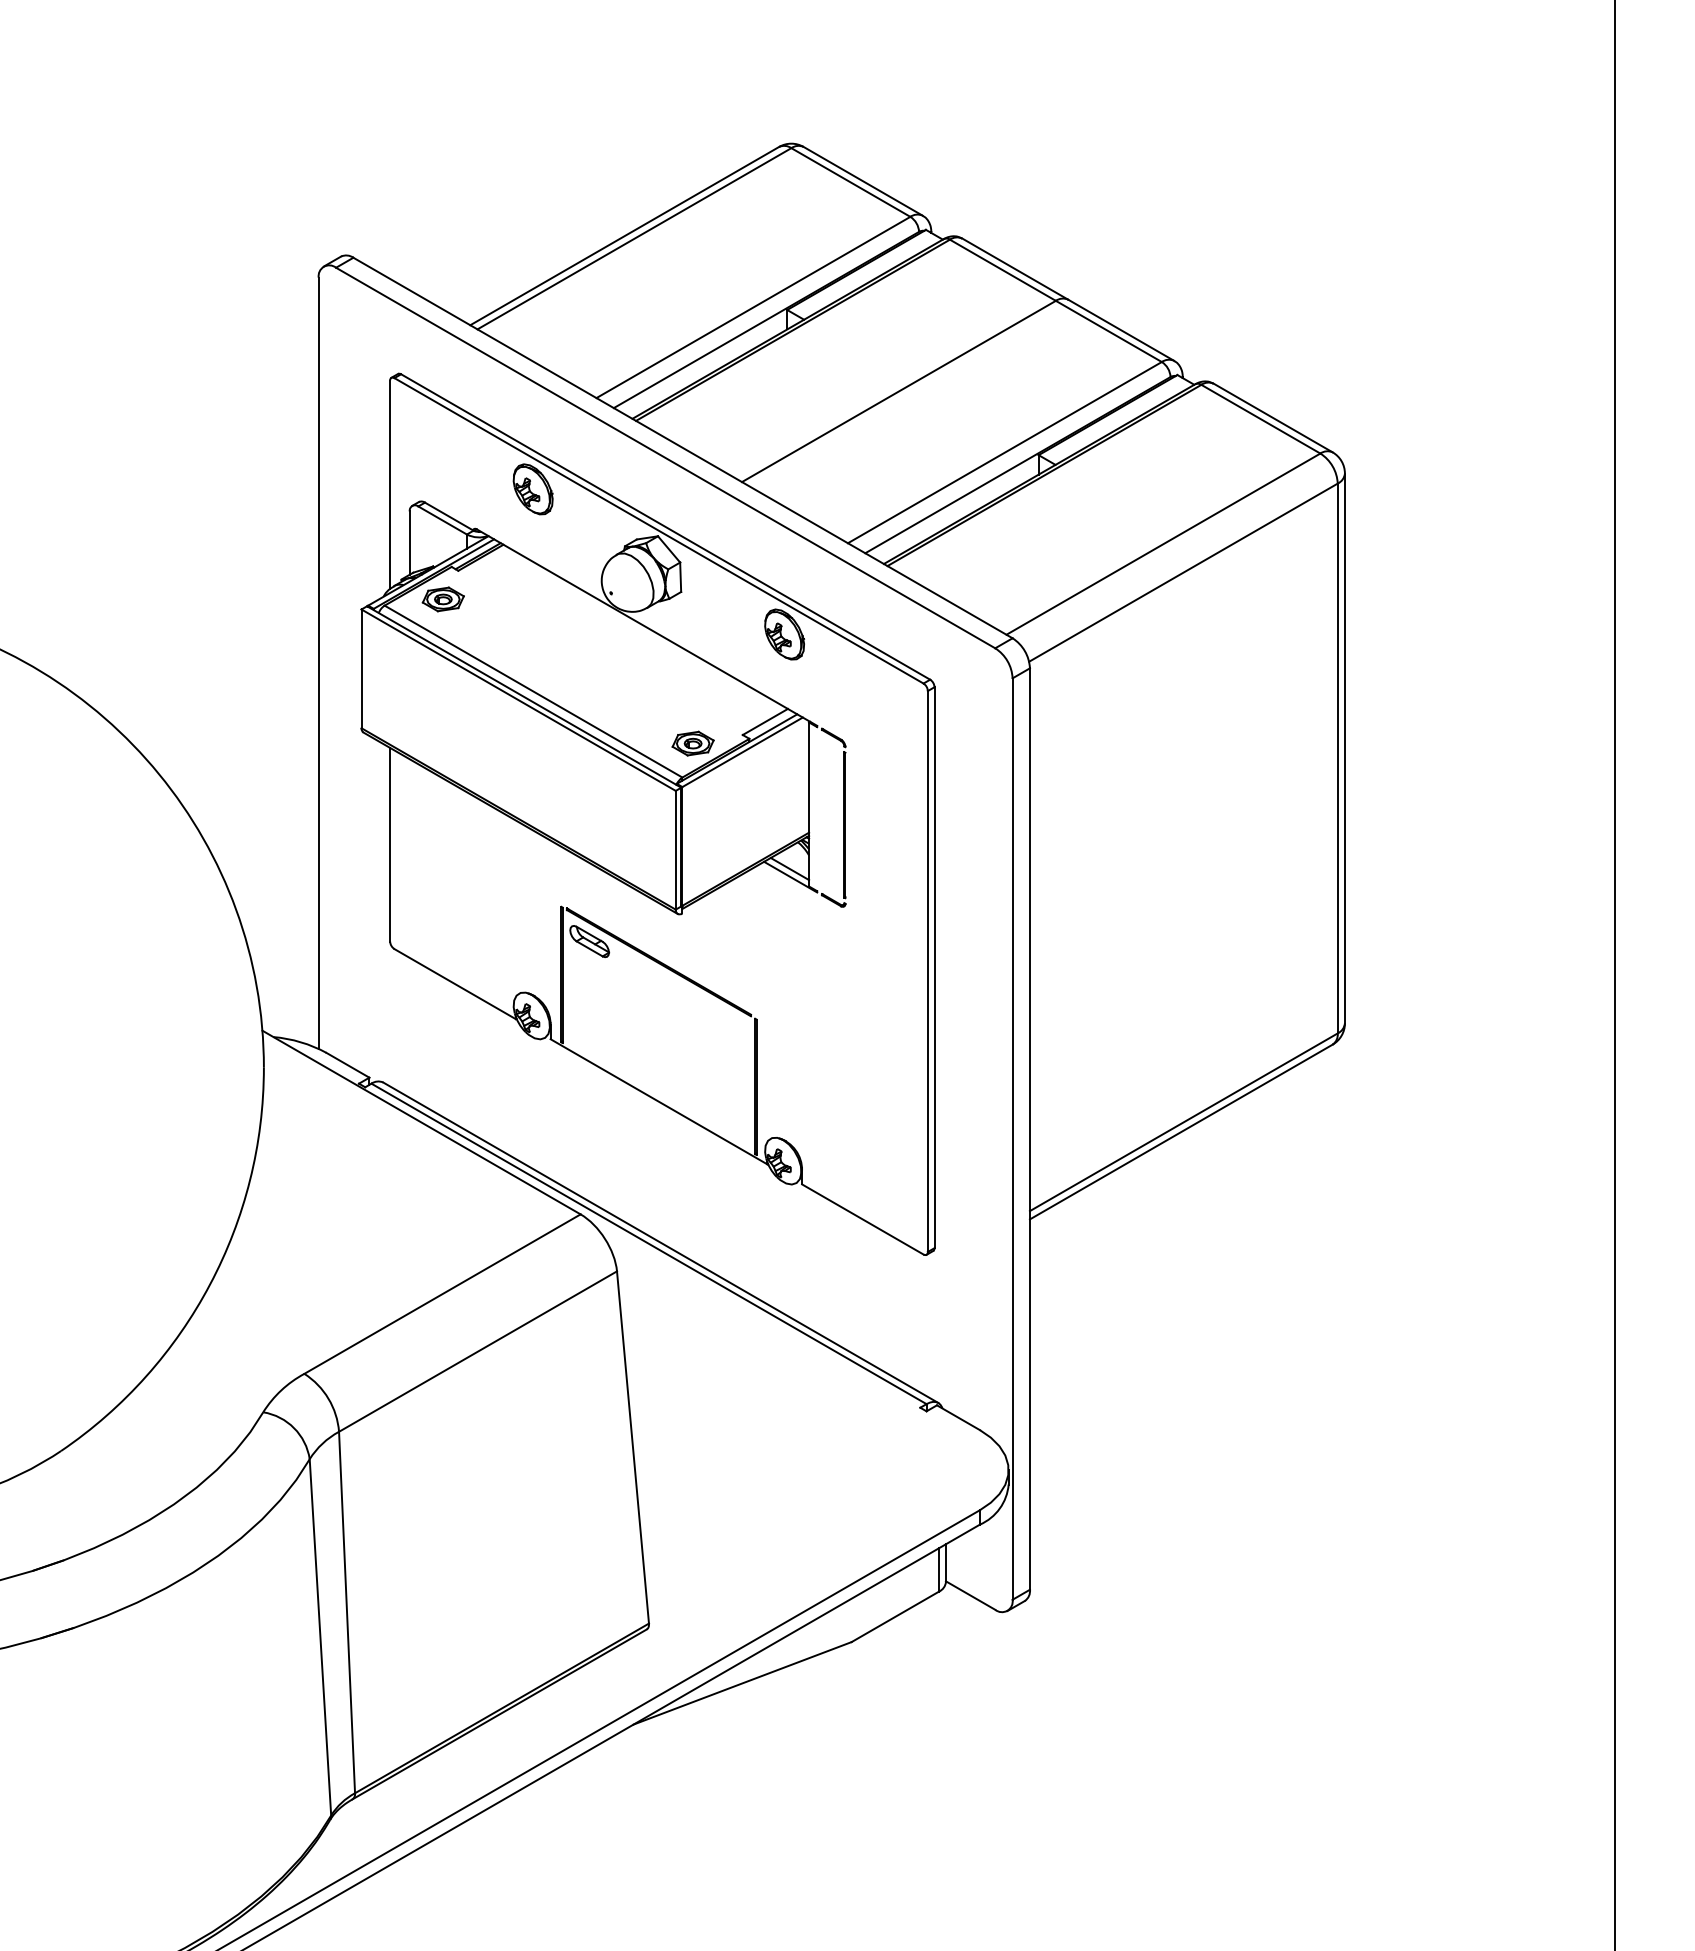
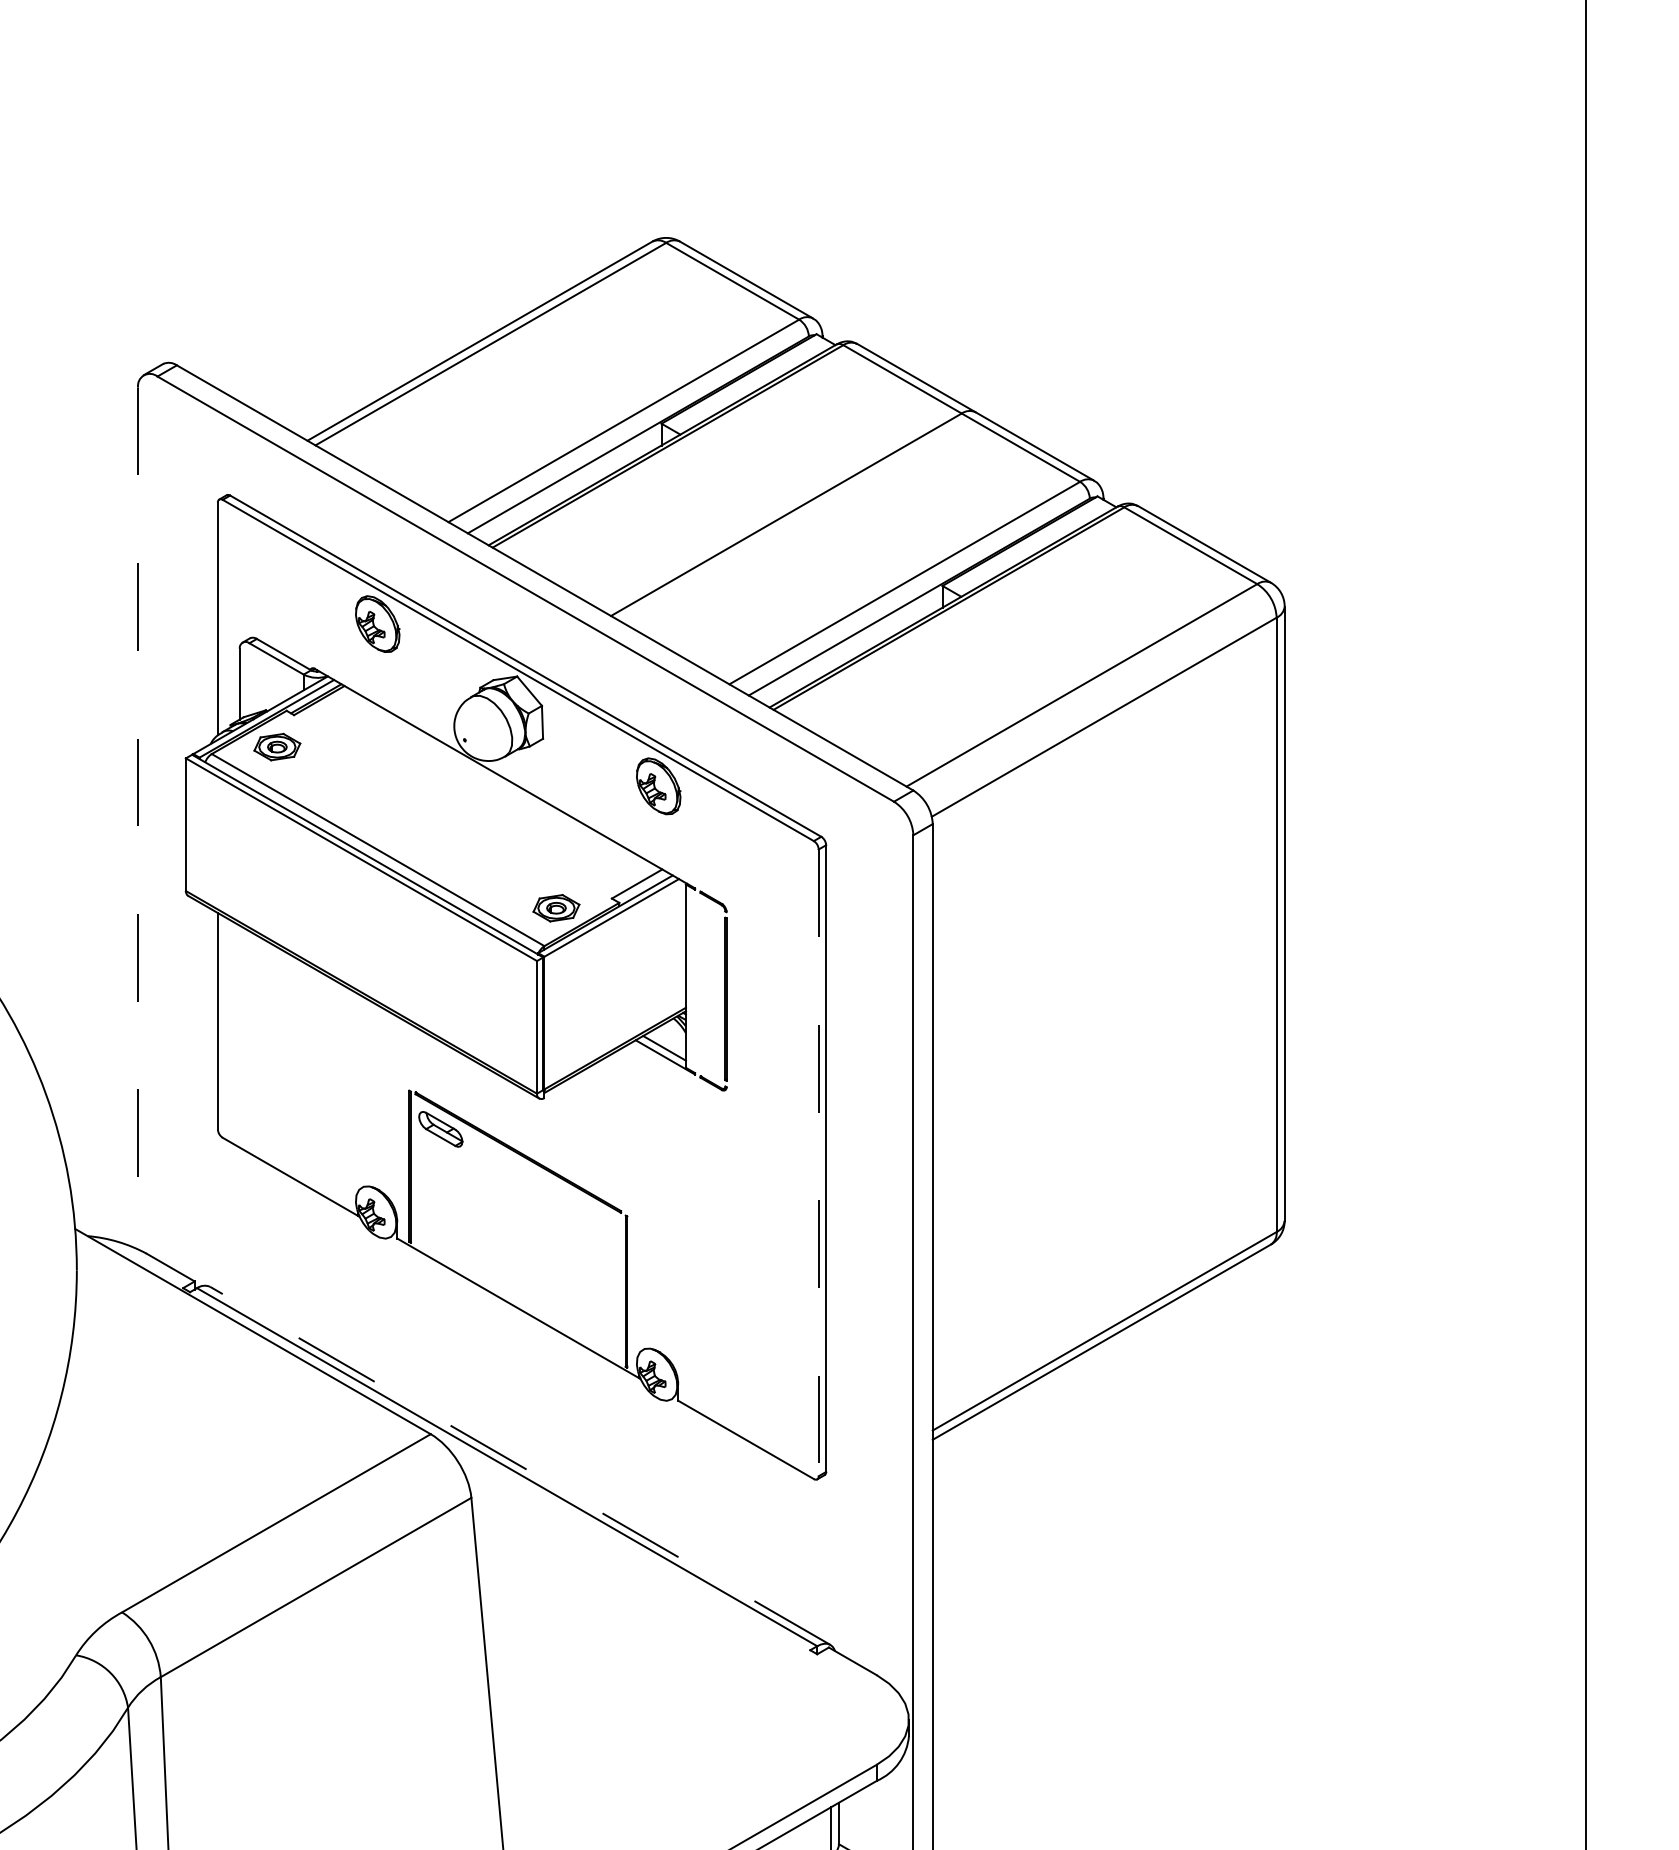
line: (318, 663) -> (137, 818), solid -> dashed
line: (927, 972) -> (818, 1163), solid -> dashed
line: (660, 1242) -> (519, 1465), solid -> dashed

